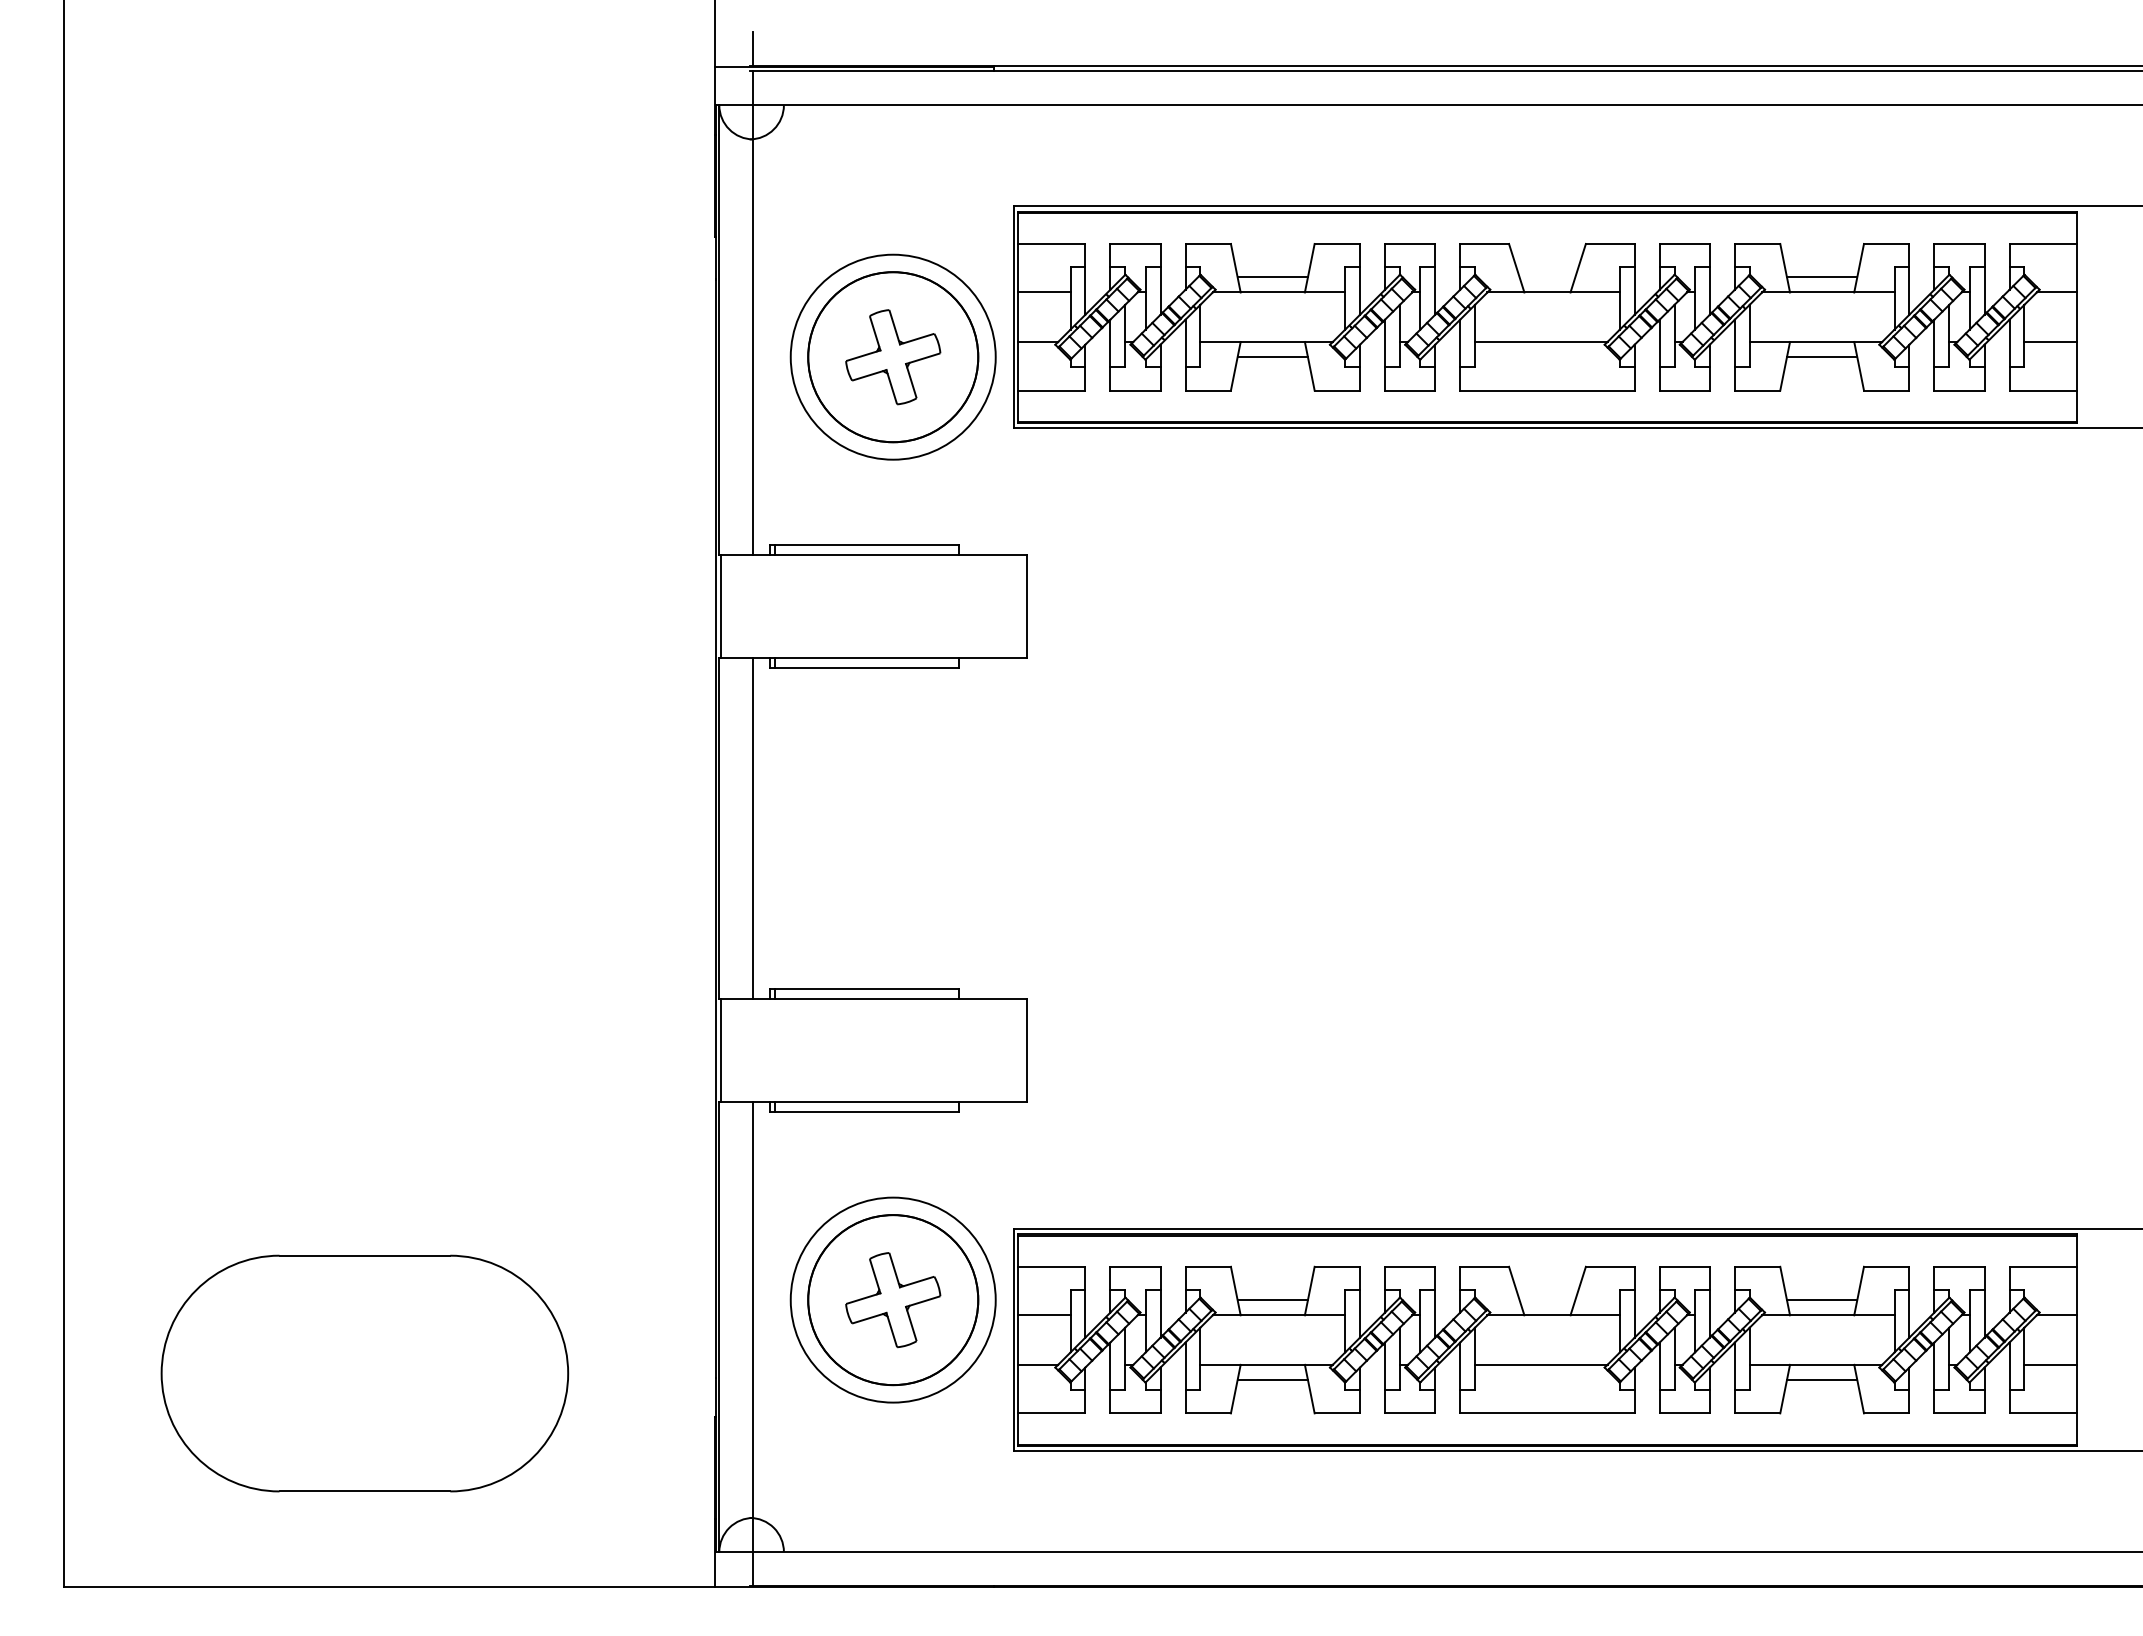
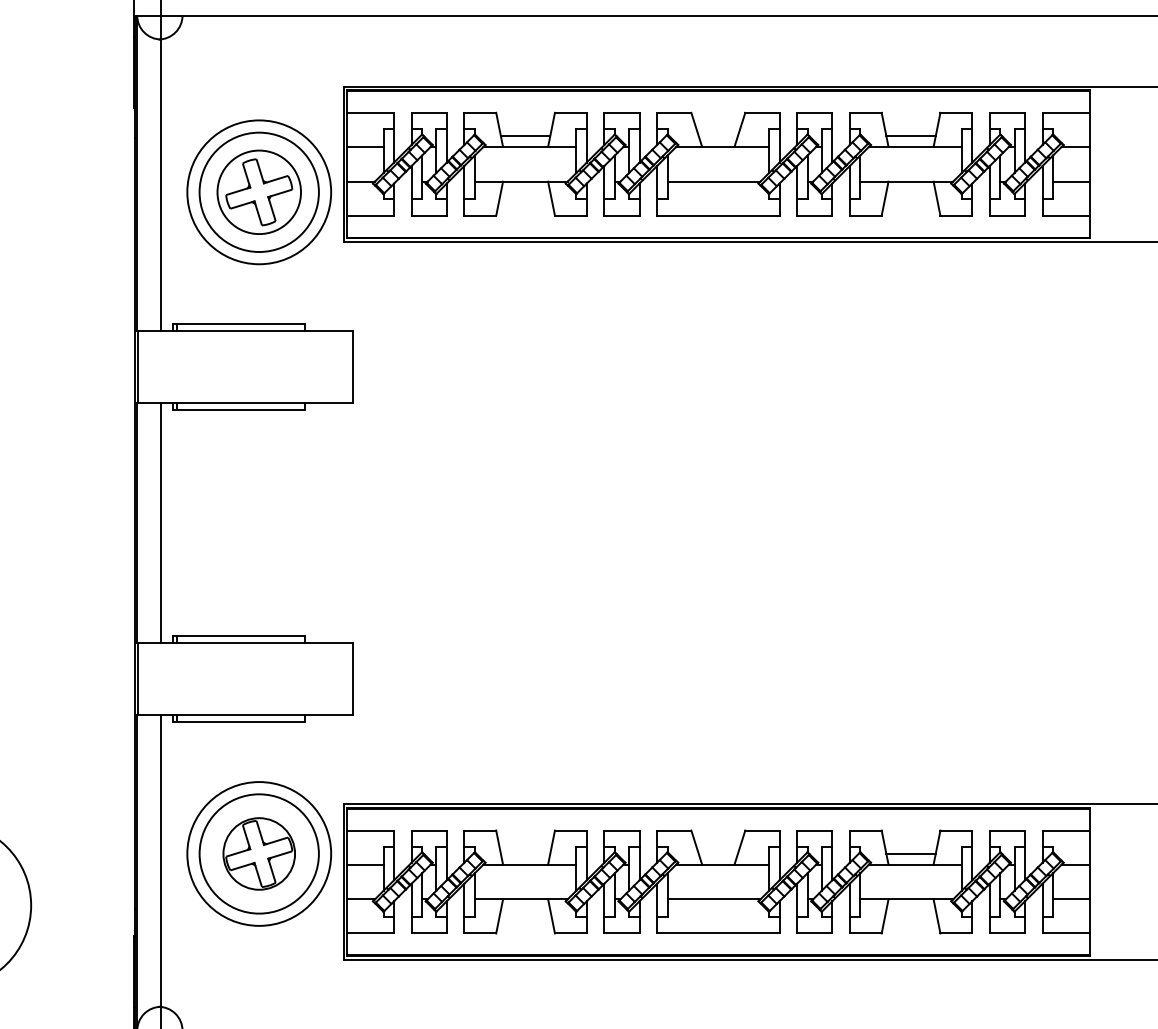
circle: (893, 357) -> (259, 192), size x0.7
line: (1272, 357) -> (525, 192), removed
line: (1821, 357) -> (910, 192), removed
line: (1272, 1299) -> (525, 853), removed
circle: (893, 1300) -> (259, 854), size x0.6
line: (1272, 1380) -> (525, 910), removed
line: (1821, 1380) -> (910, 910), removed

